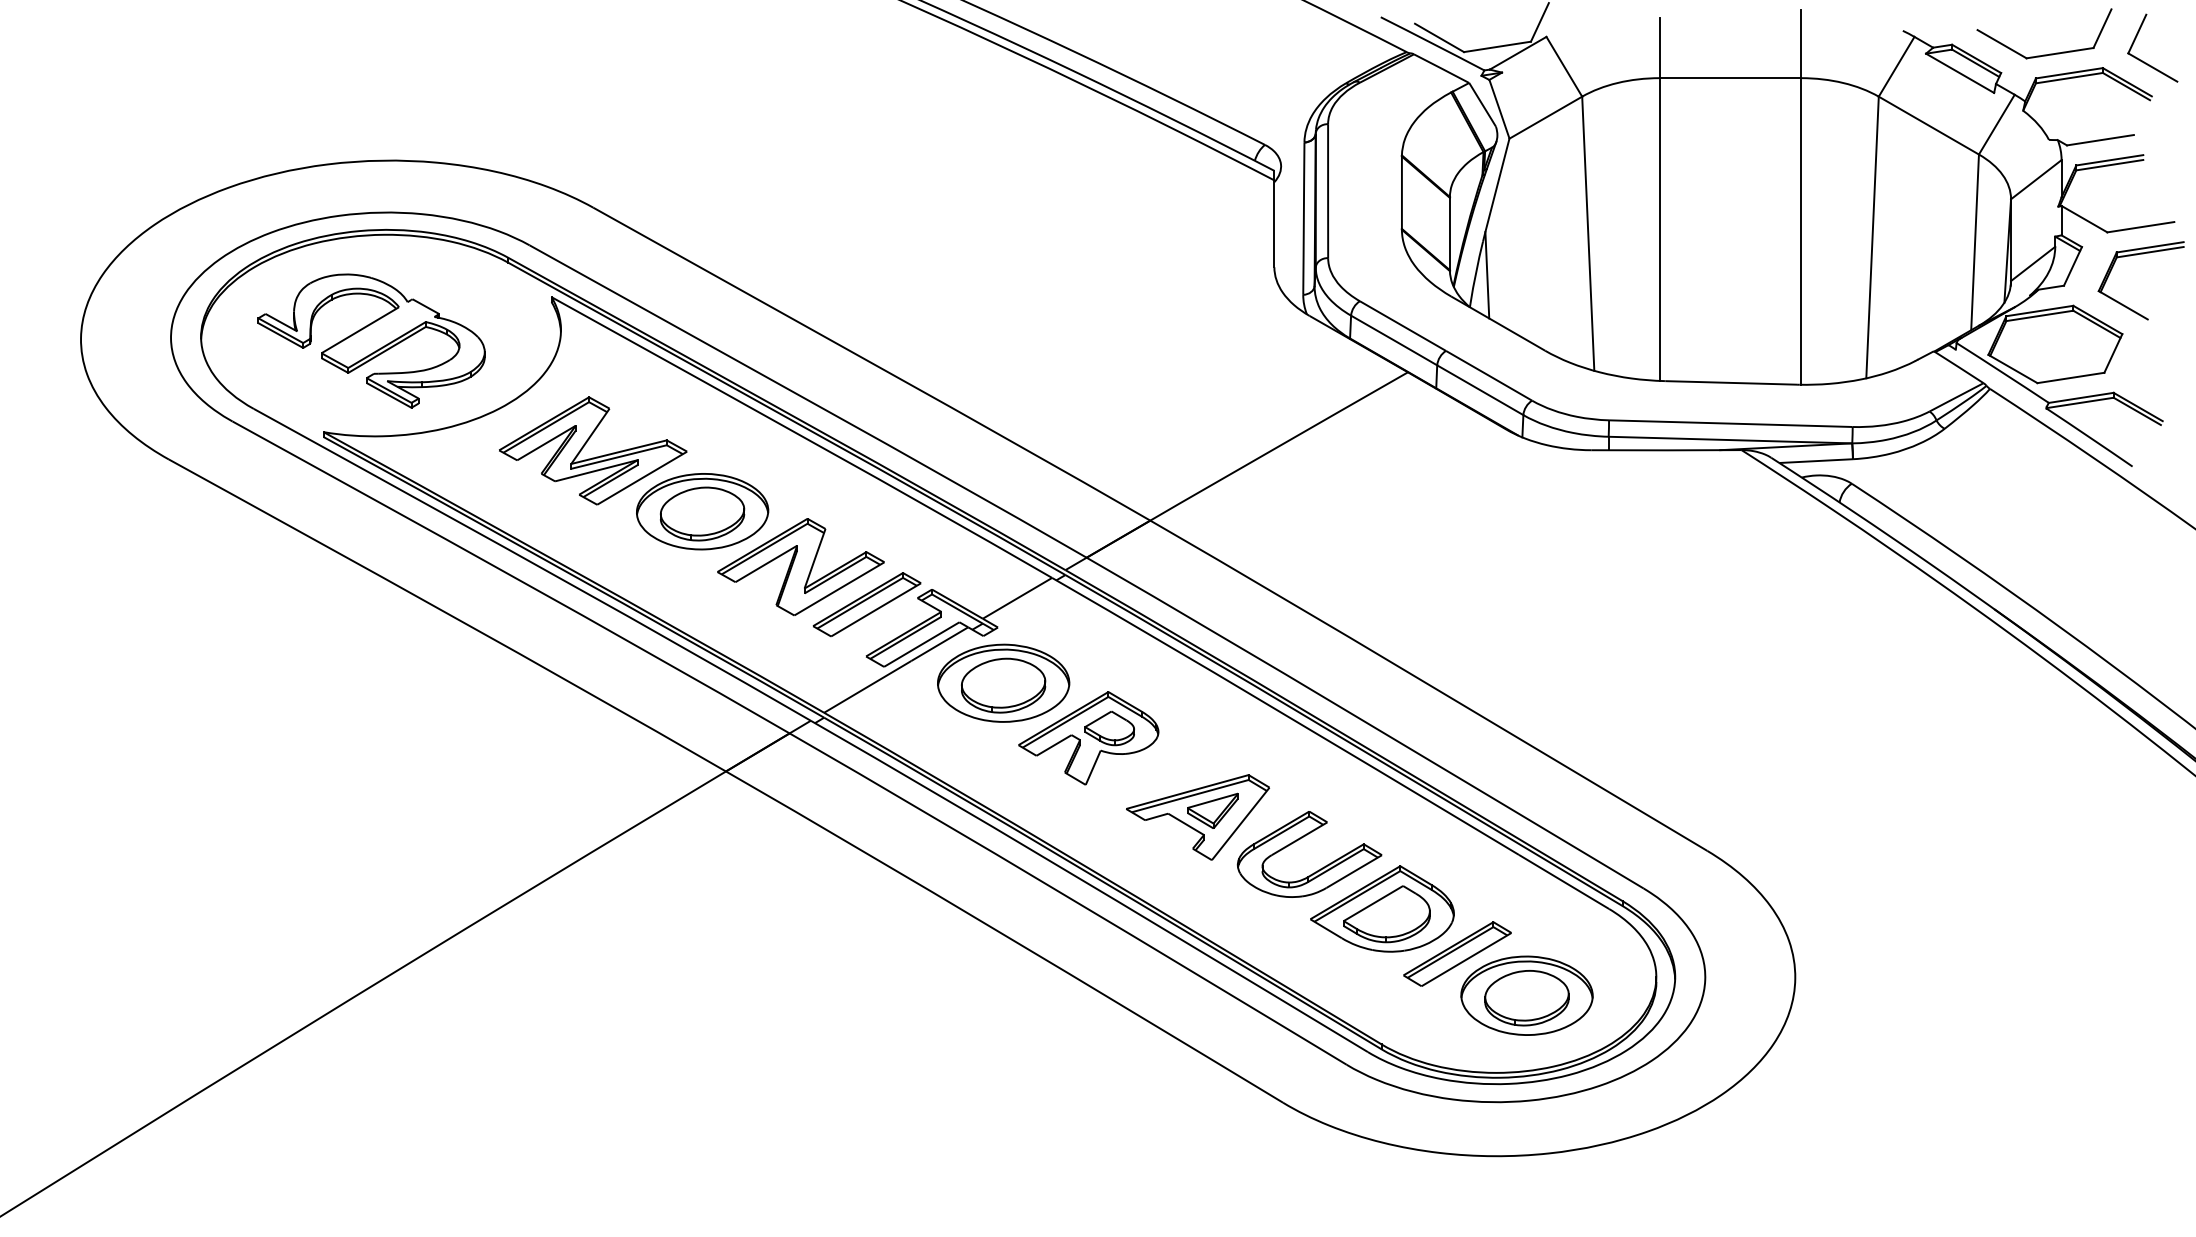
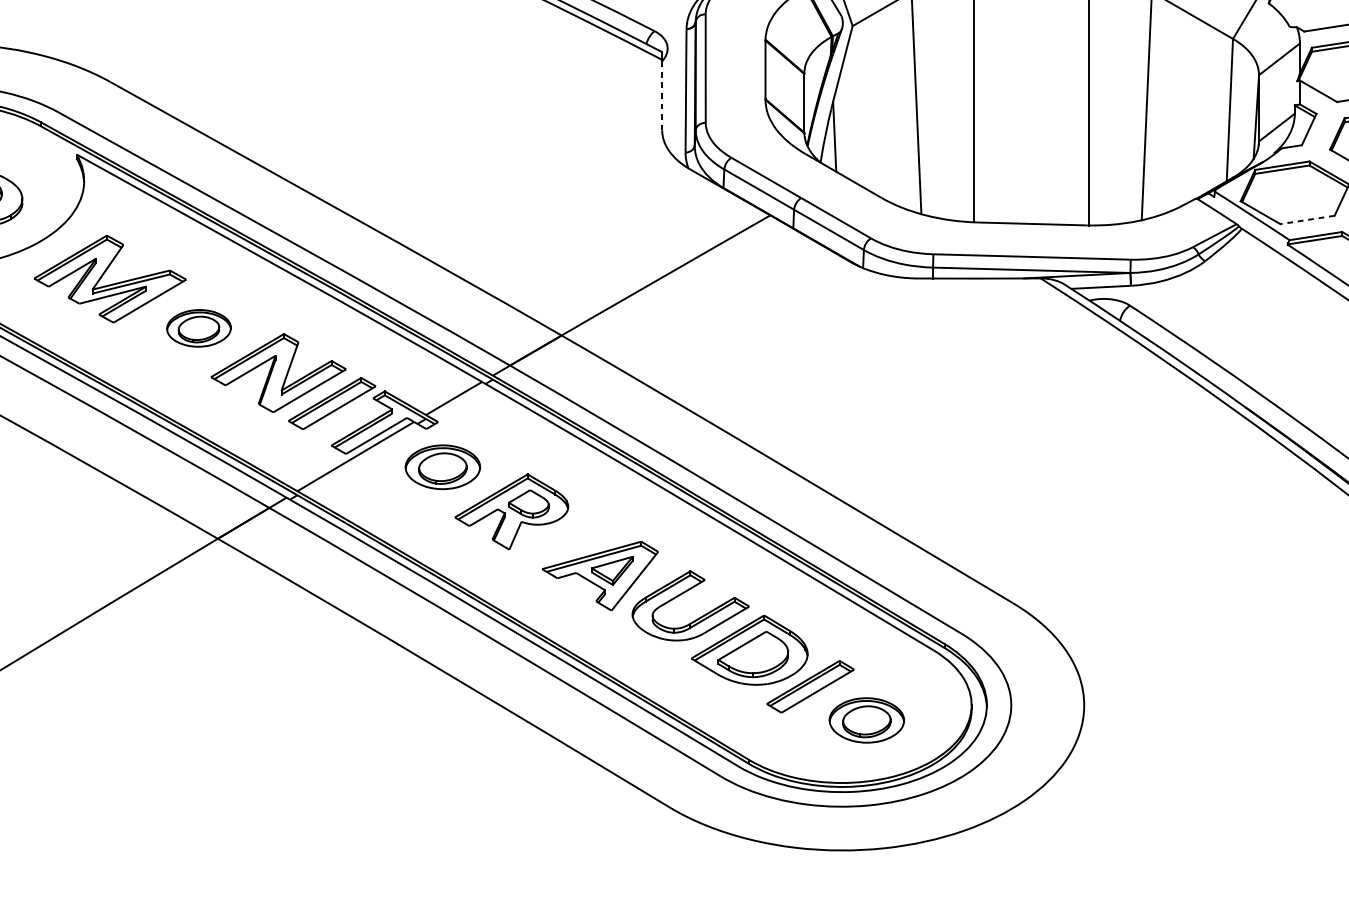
line: (1274, 223) -> (662, 94), solid -> dashed
line: (2070, 377) -> (1307, 219), solid -> dashed
part: (702, 511) -> (198, 328), size x0.6
part: (1003, 682) -> (442, 466), size x0.7
part: (1526, 995) -> (866, 720), size x0.7

